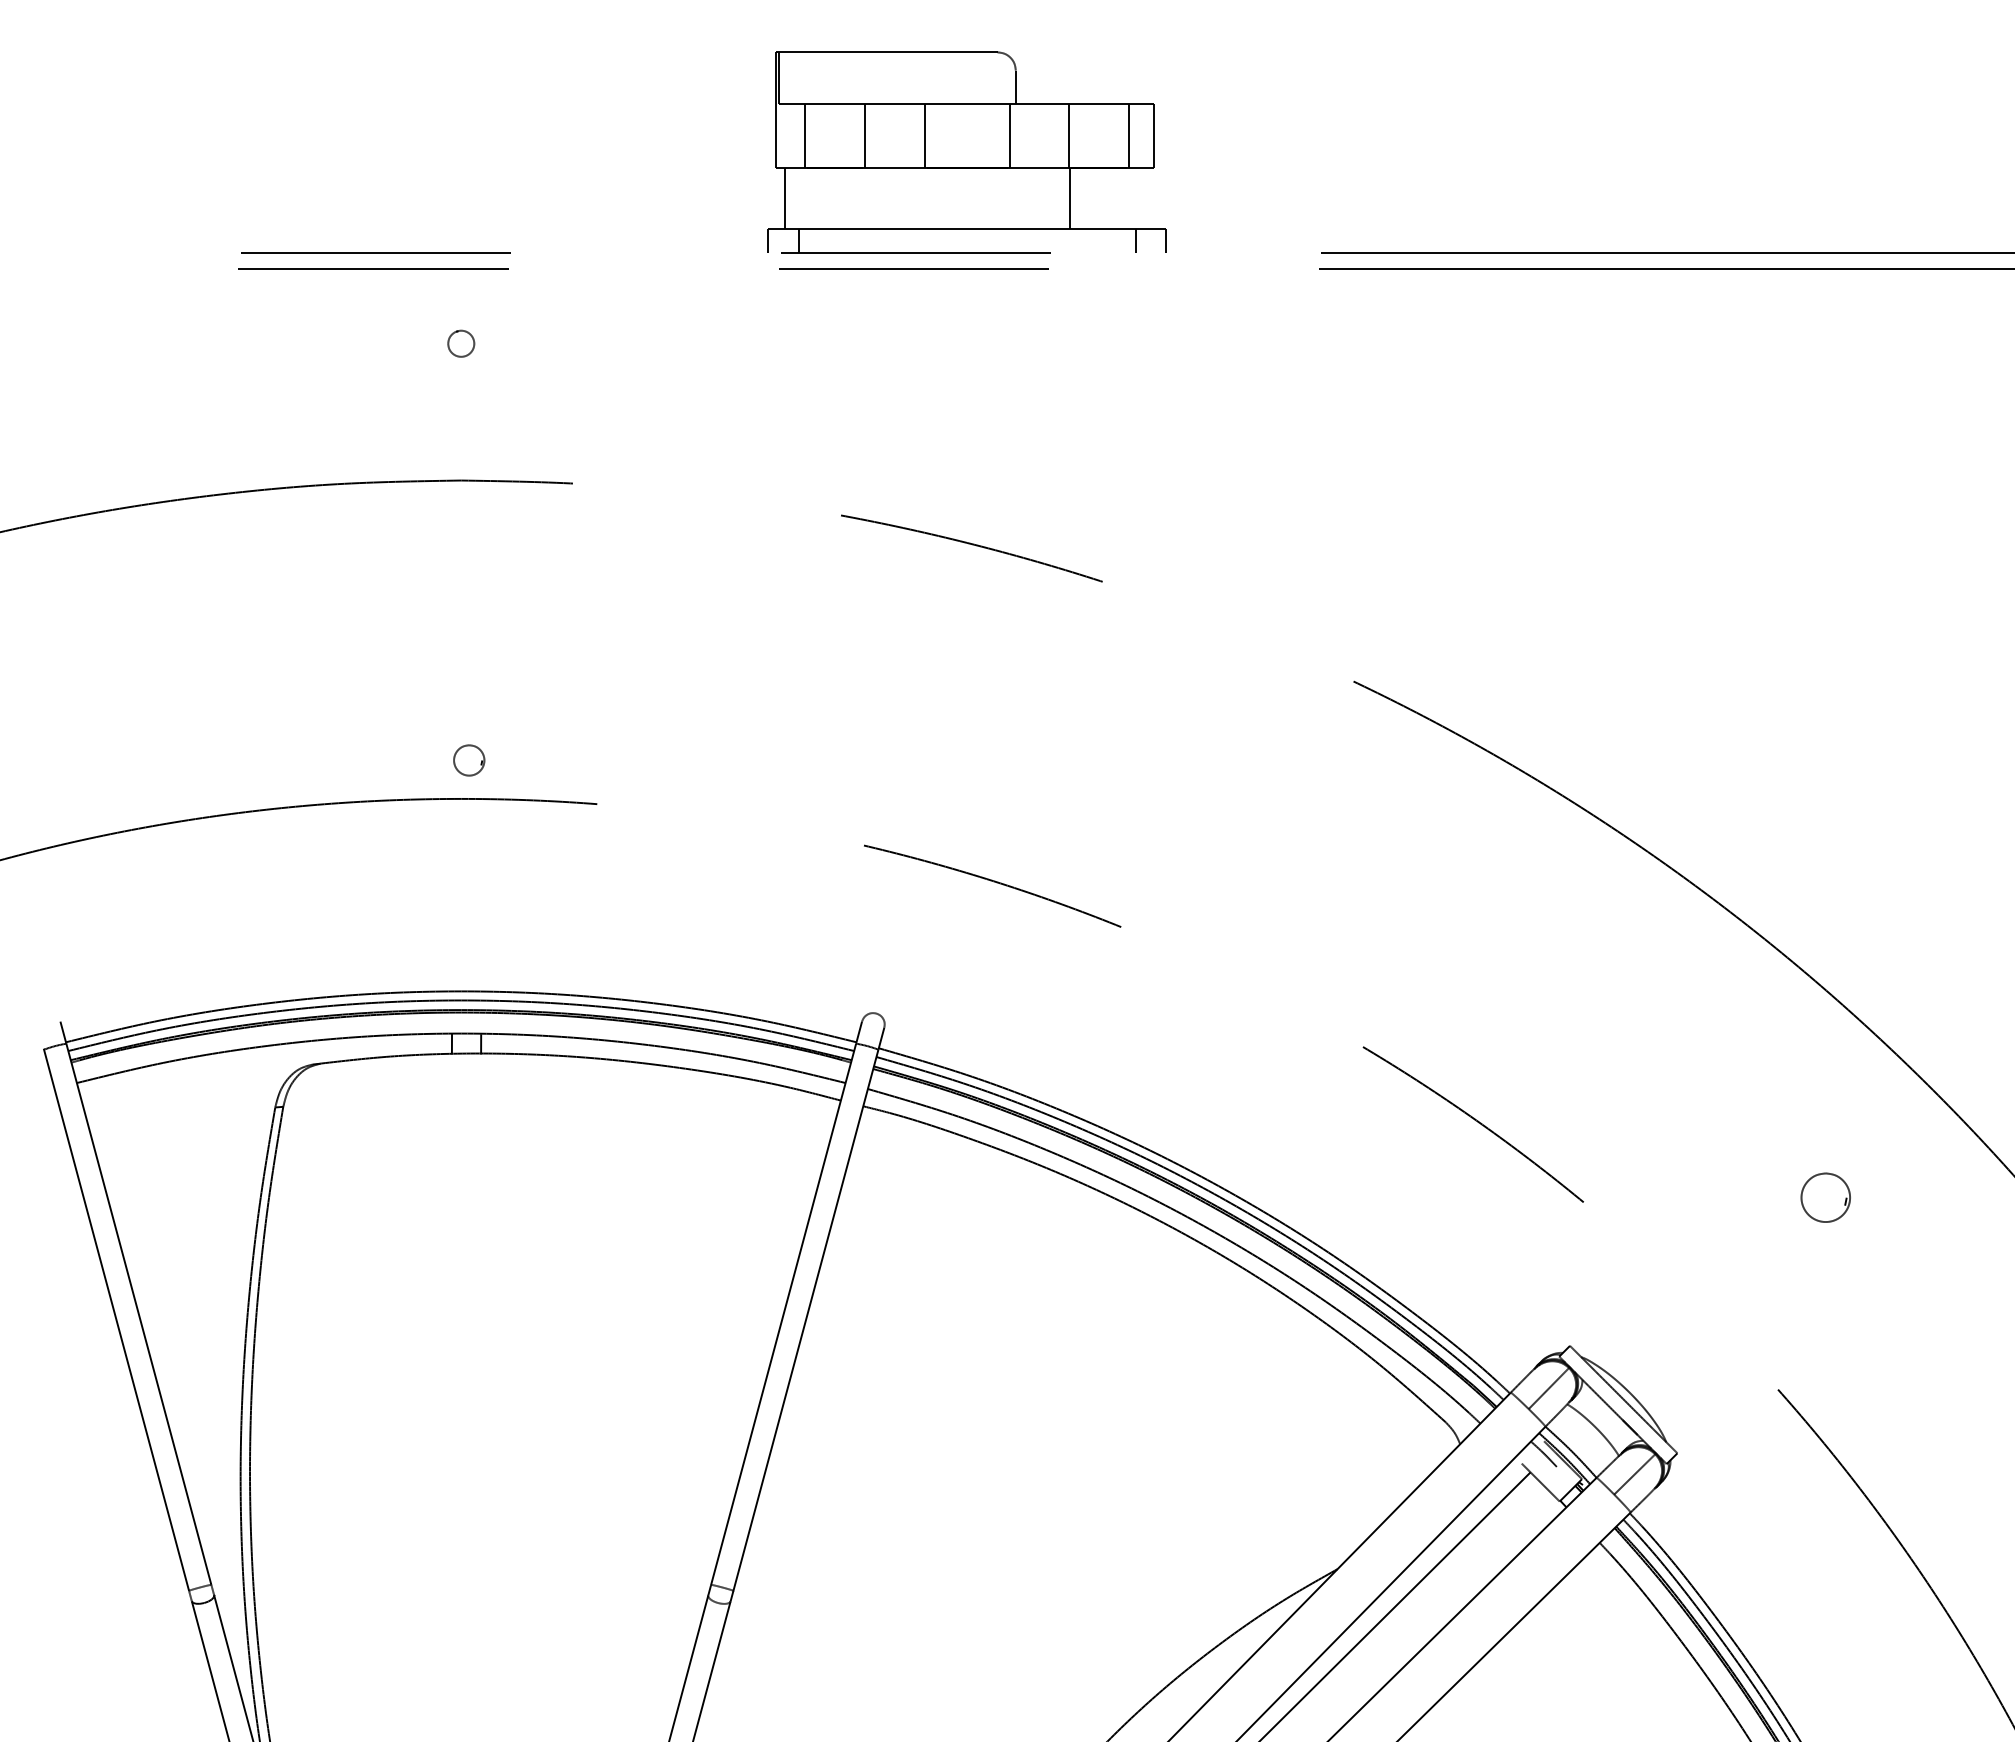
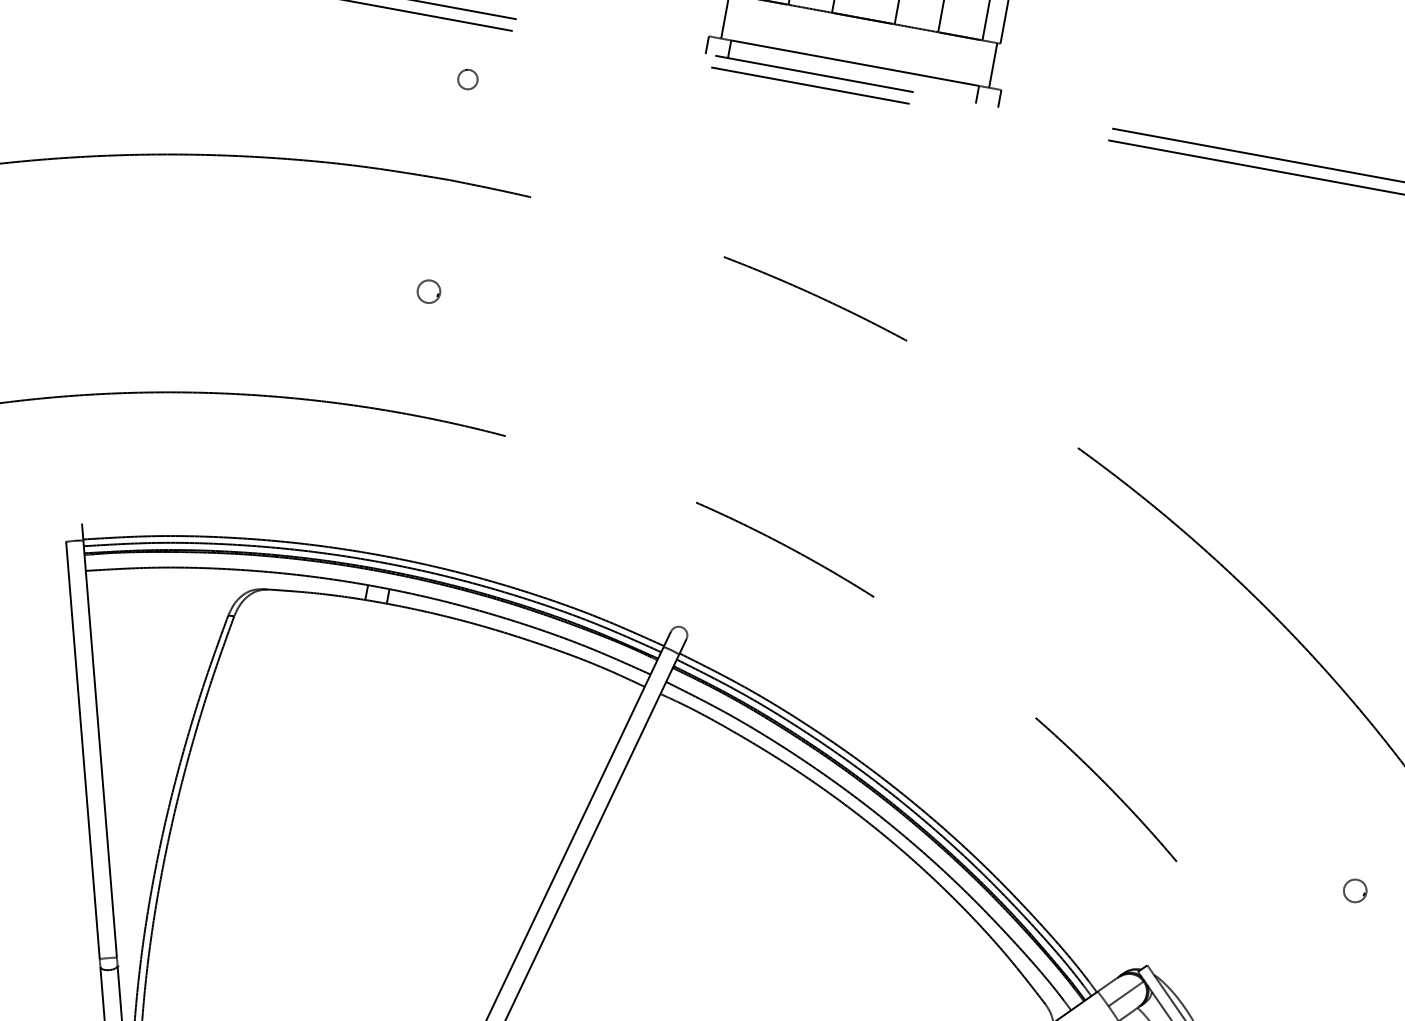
line: (1069, 197) -> (993, 64), moved
part: (469, 760) -> (429, 291), moved
part: (1825, 1197) -> (1355, 890), size x0.62

